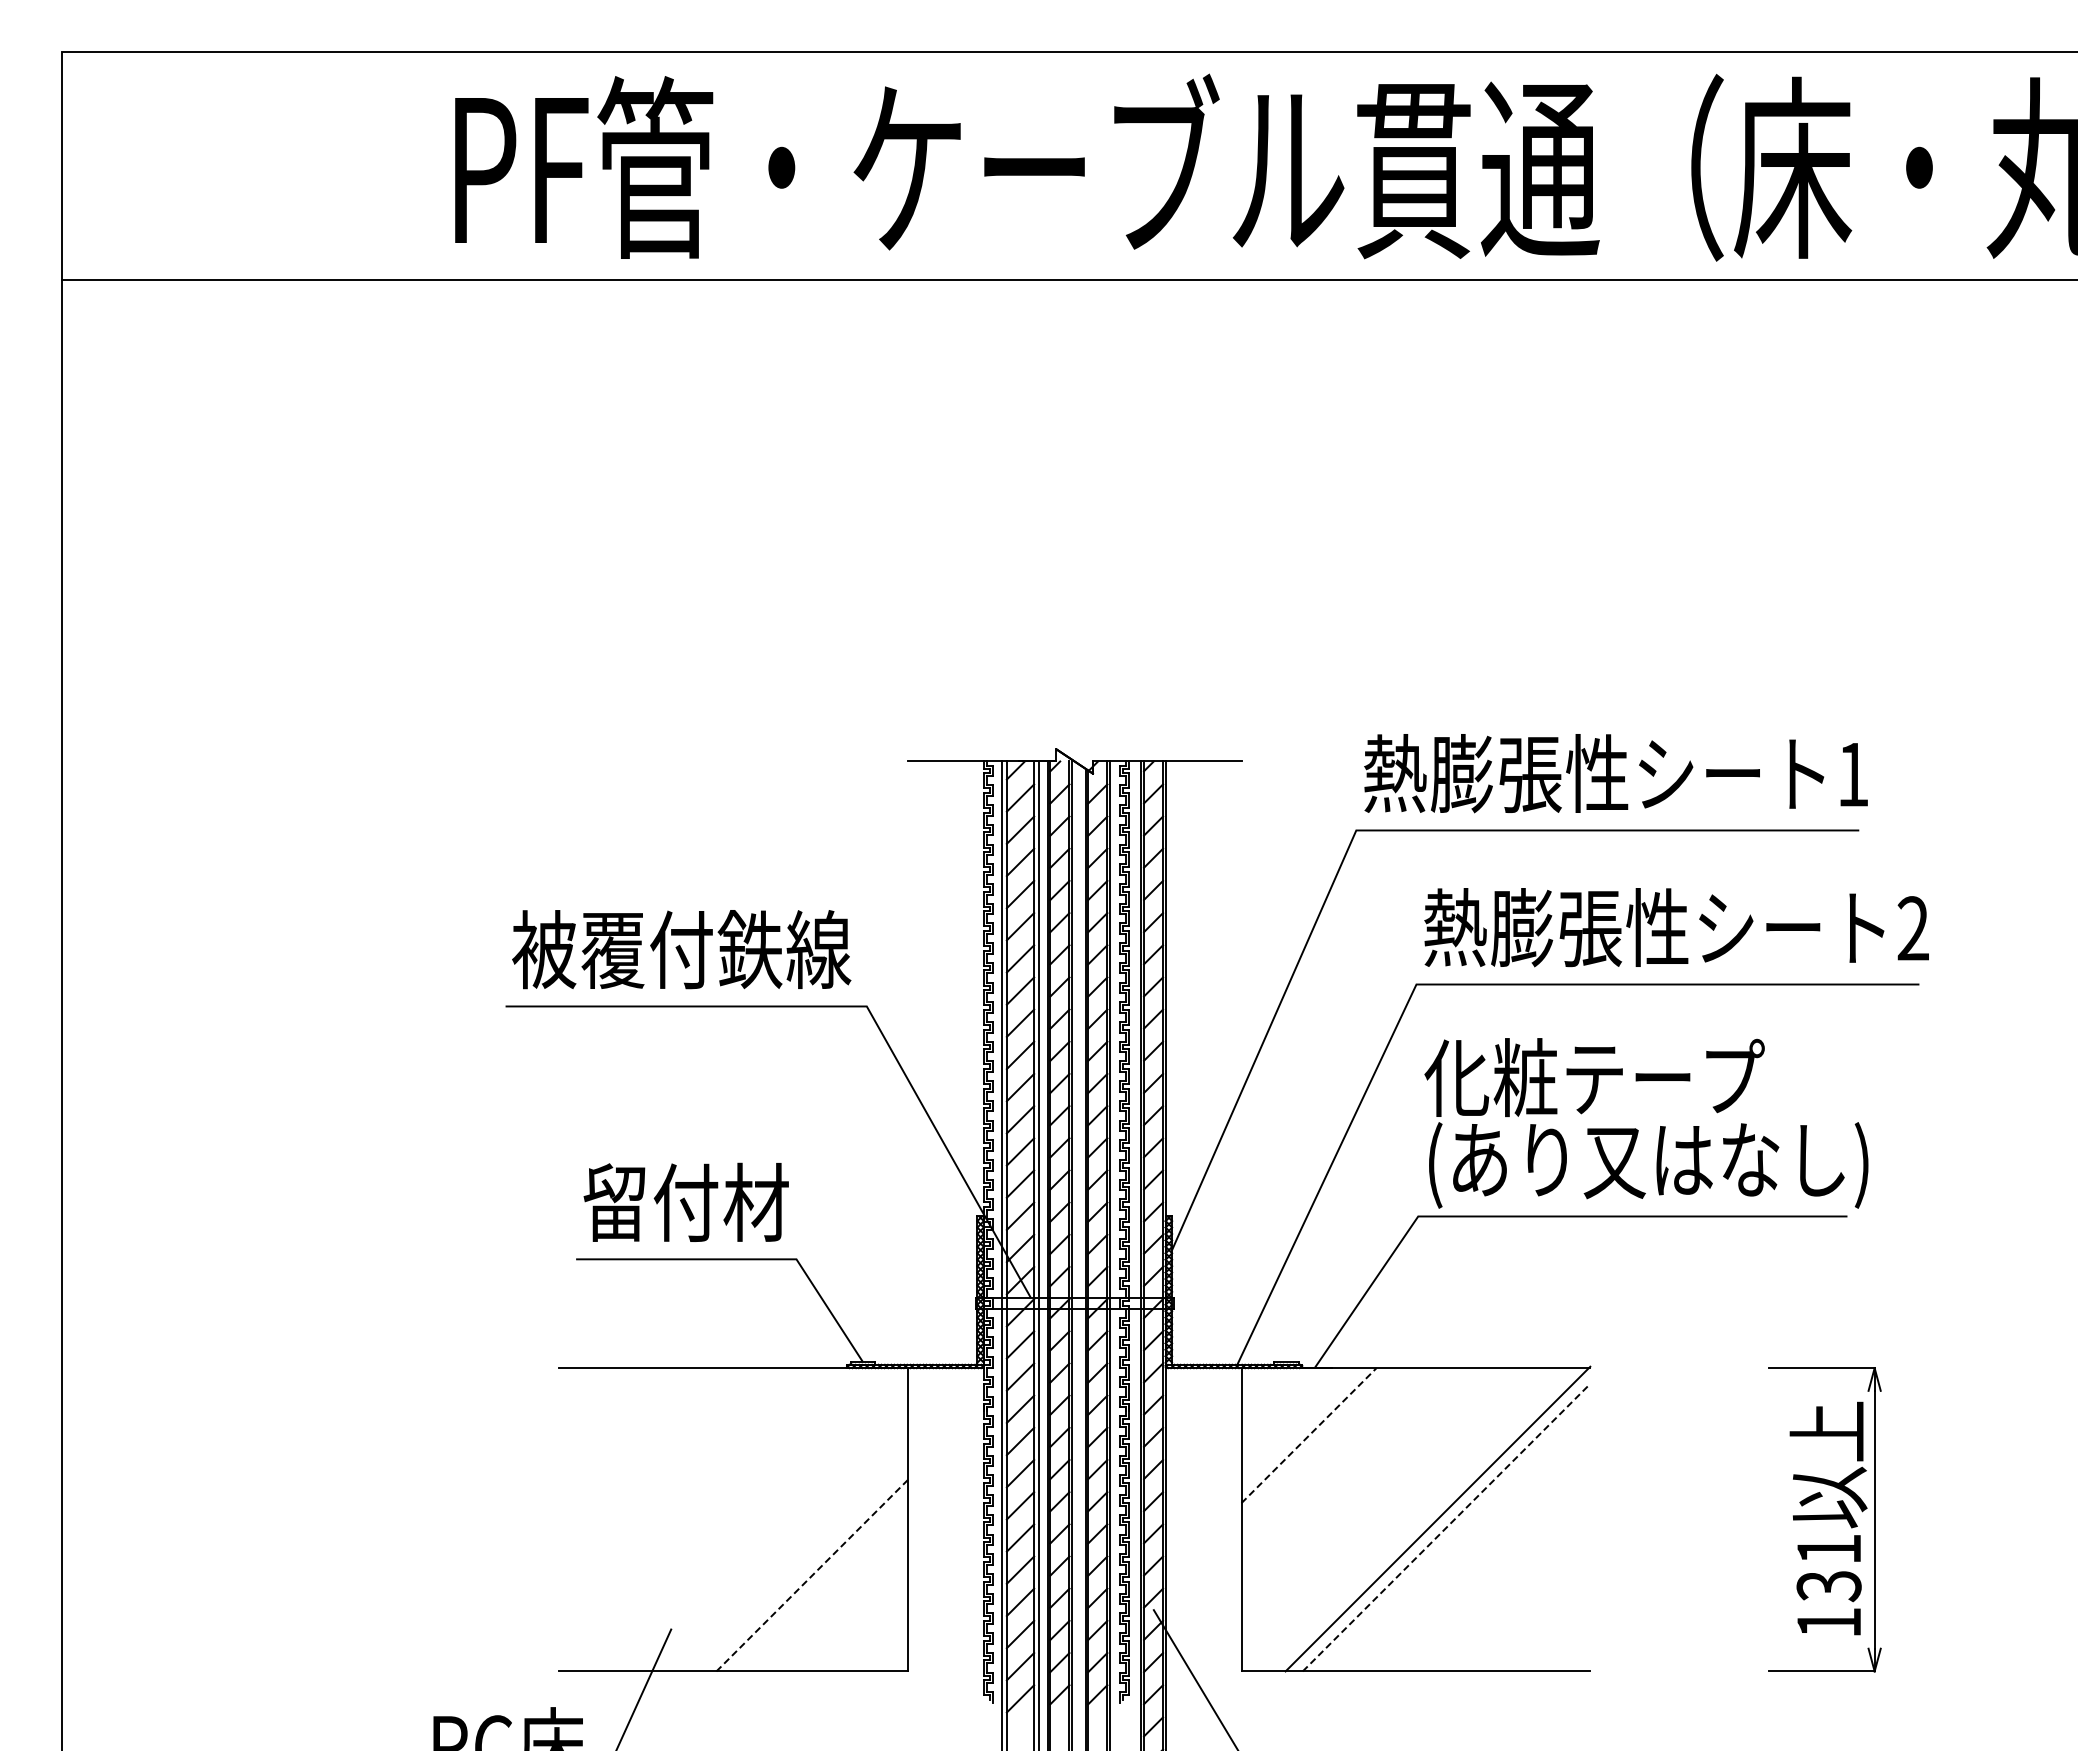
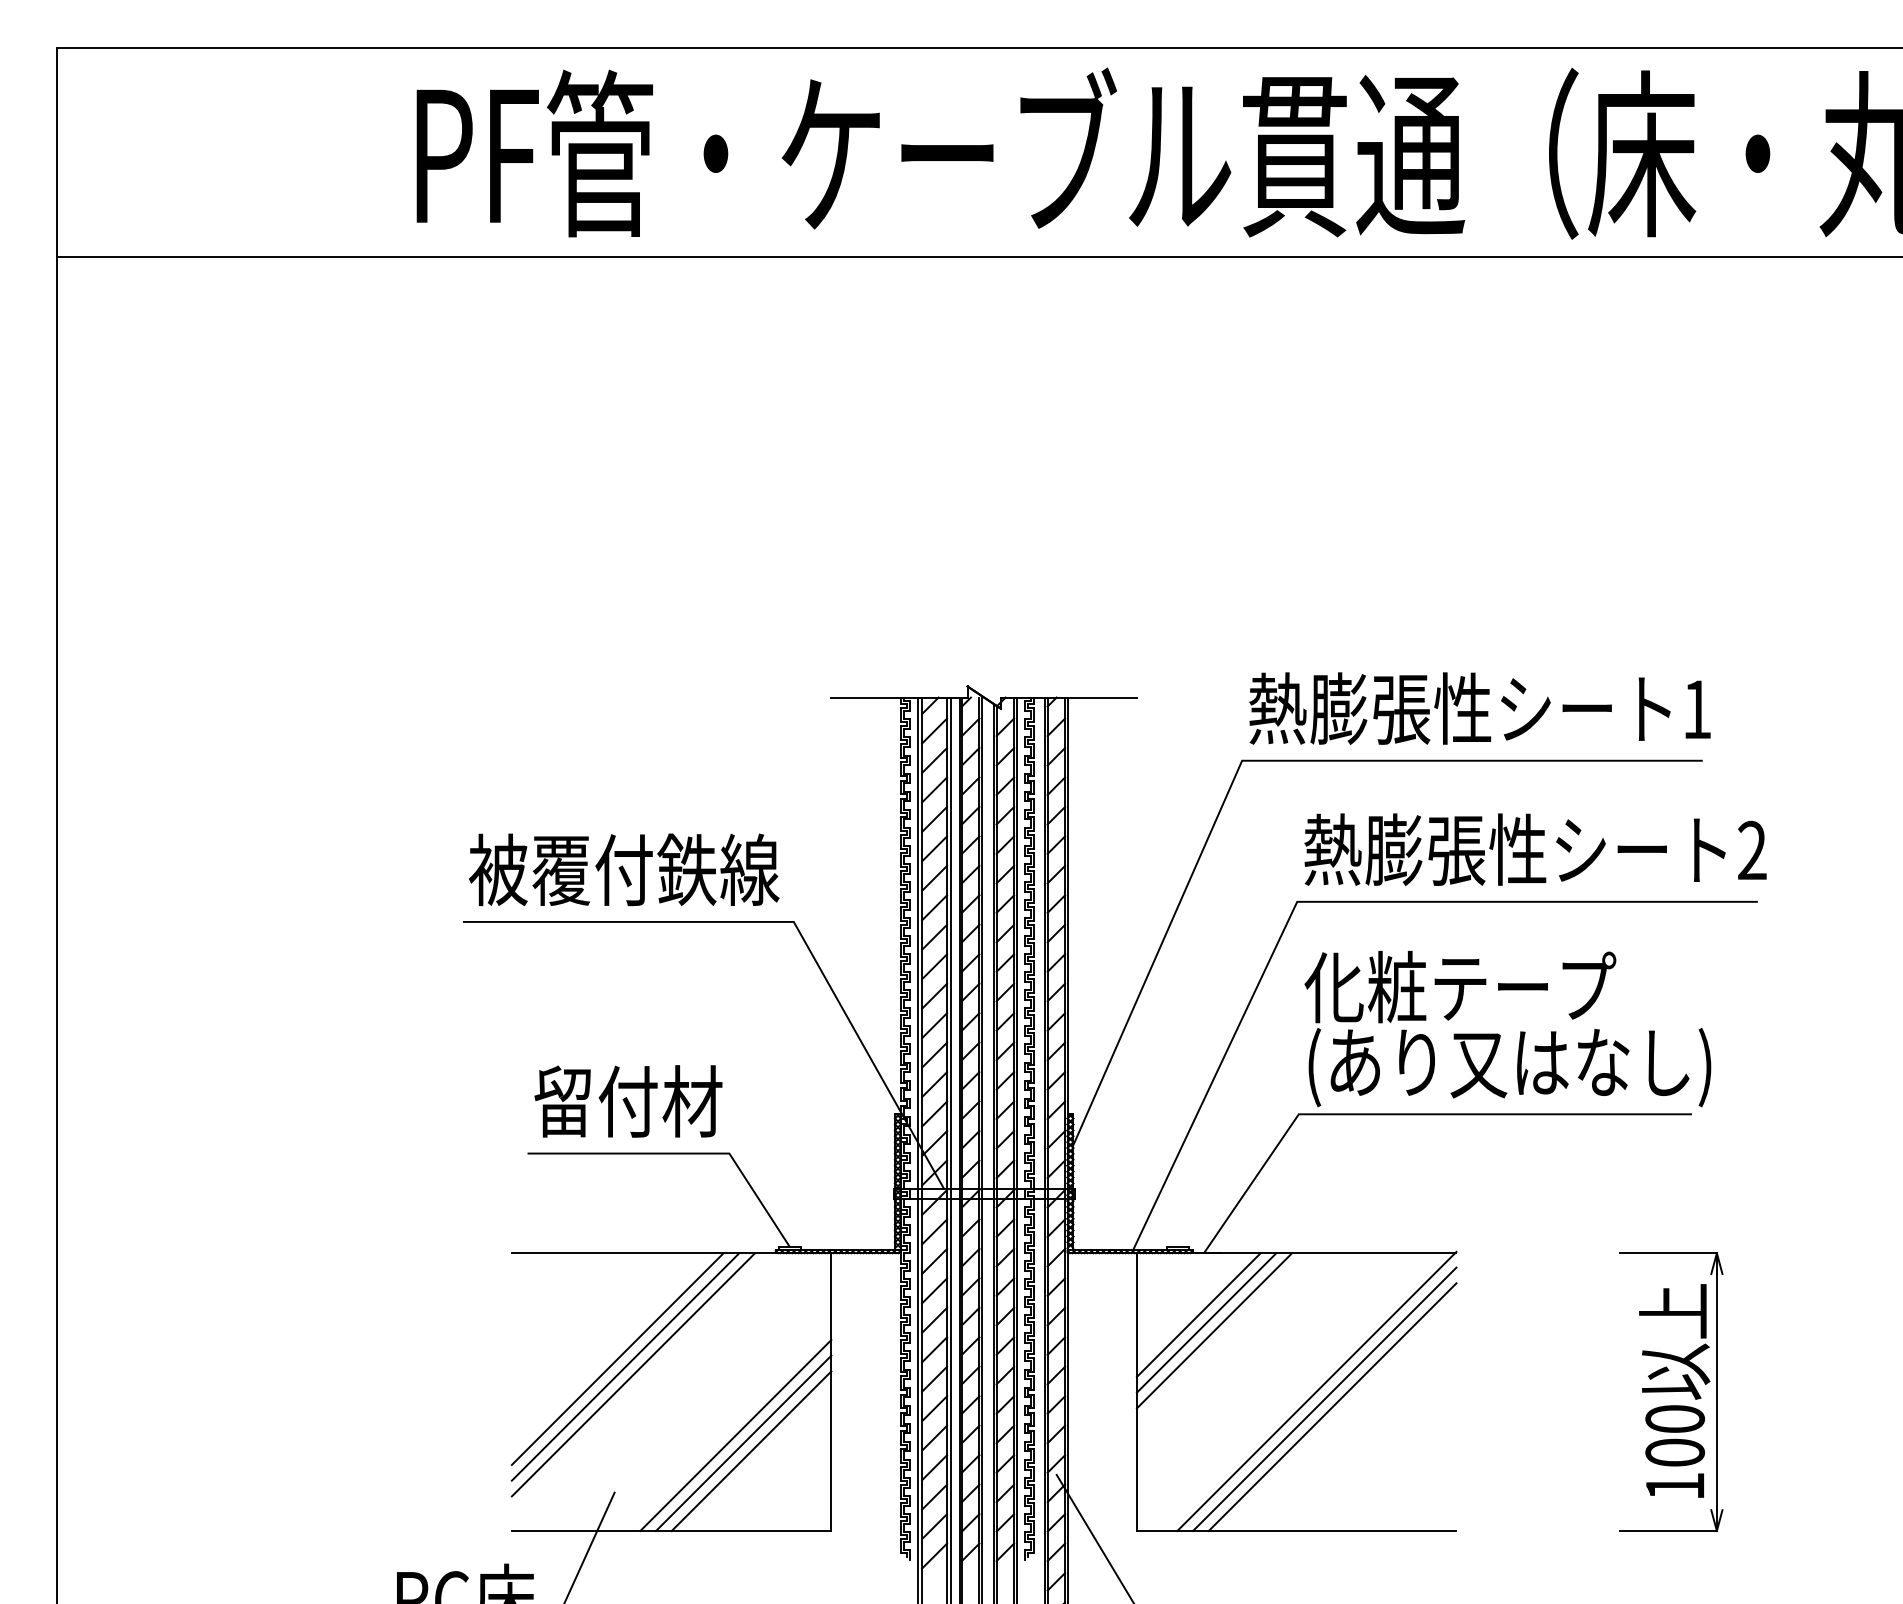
line: (1309, 1435) -> (1199, 1314), dashed -> solid
line: (1317, 1444) -> (1206, 1323), added
line: (1325, 1452) -> (1213, 1330), added
line: (674, 1483) -> (617, 1358), added
line: (683, 1492) -> (625, 1367), added
line: (691, 1500) -> (633, 1374), added
line: (1446, 1527) -> (1324, 1399), dashed -> solid
line: (1454, 1536) -> (1332, 1407), added
line: (803, 1566) -> (735, 1434), added
text: (1828, 1568) -> (1674, 1436), 131 -> 100
line: (812, 1575) -> (744, 1443), dashed -> solid
line: (820, 1584) -> (751, 1451), added

